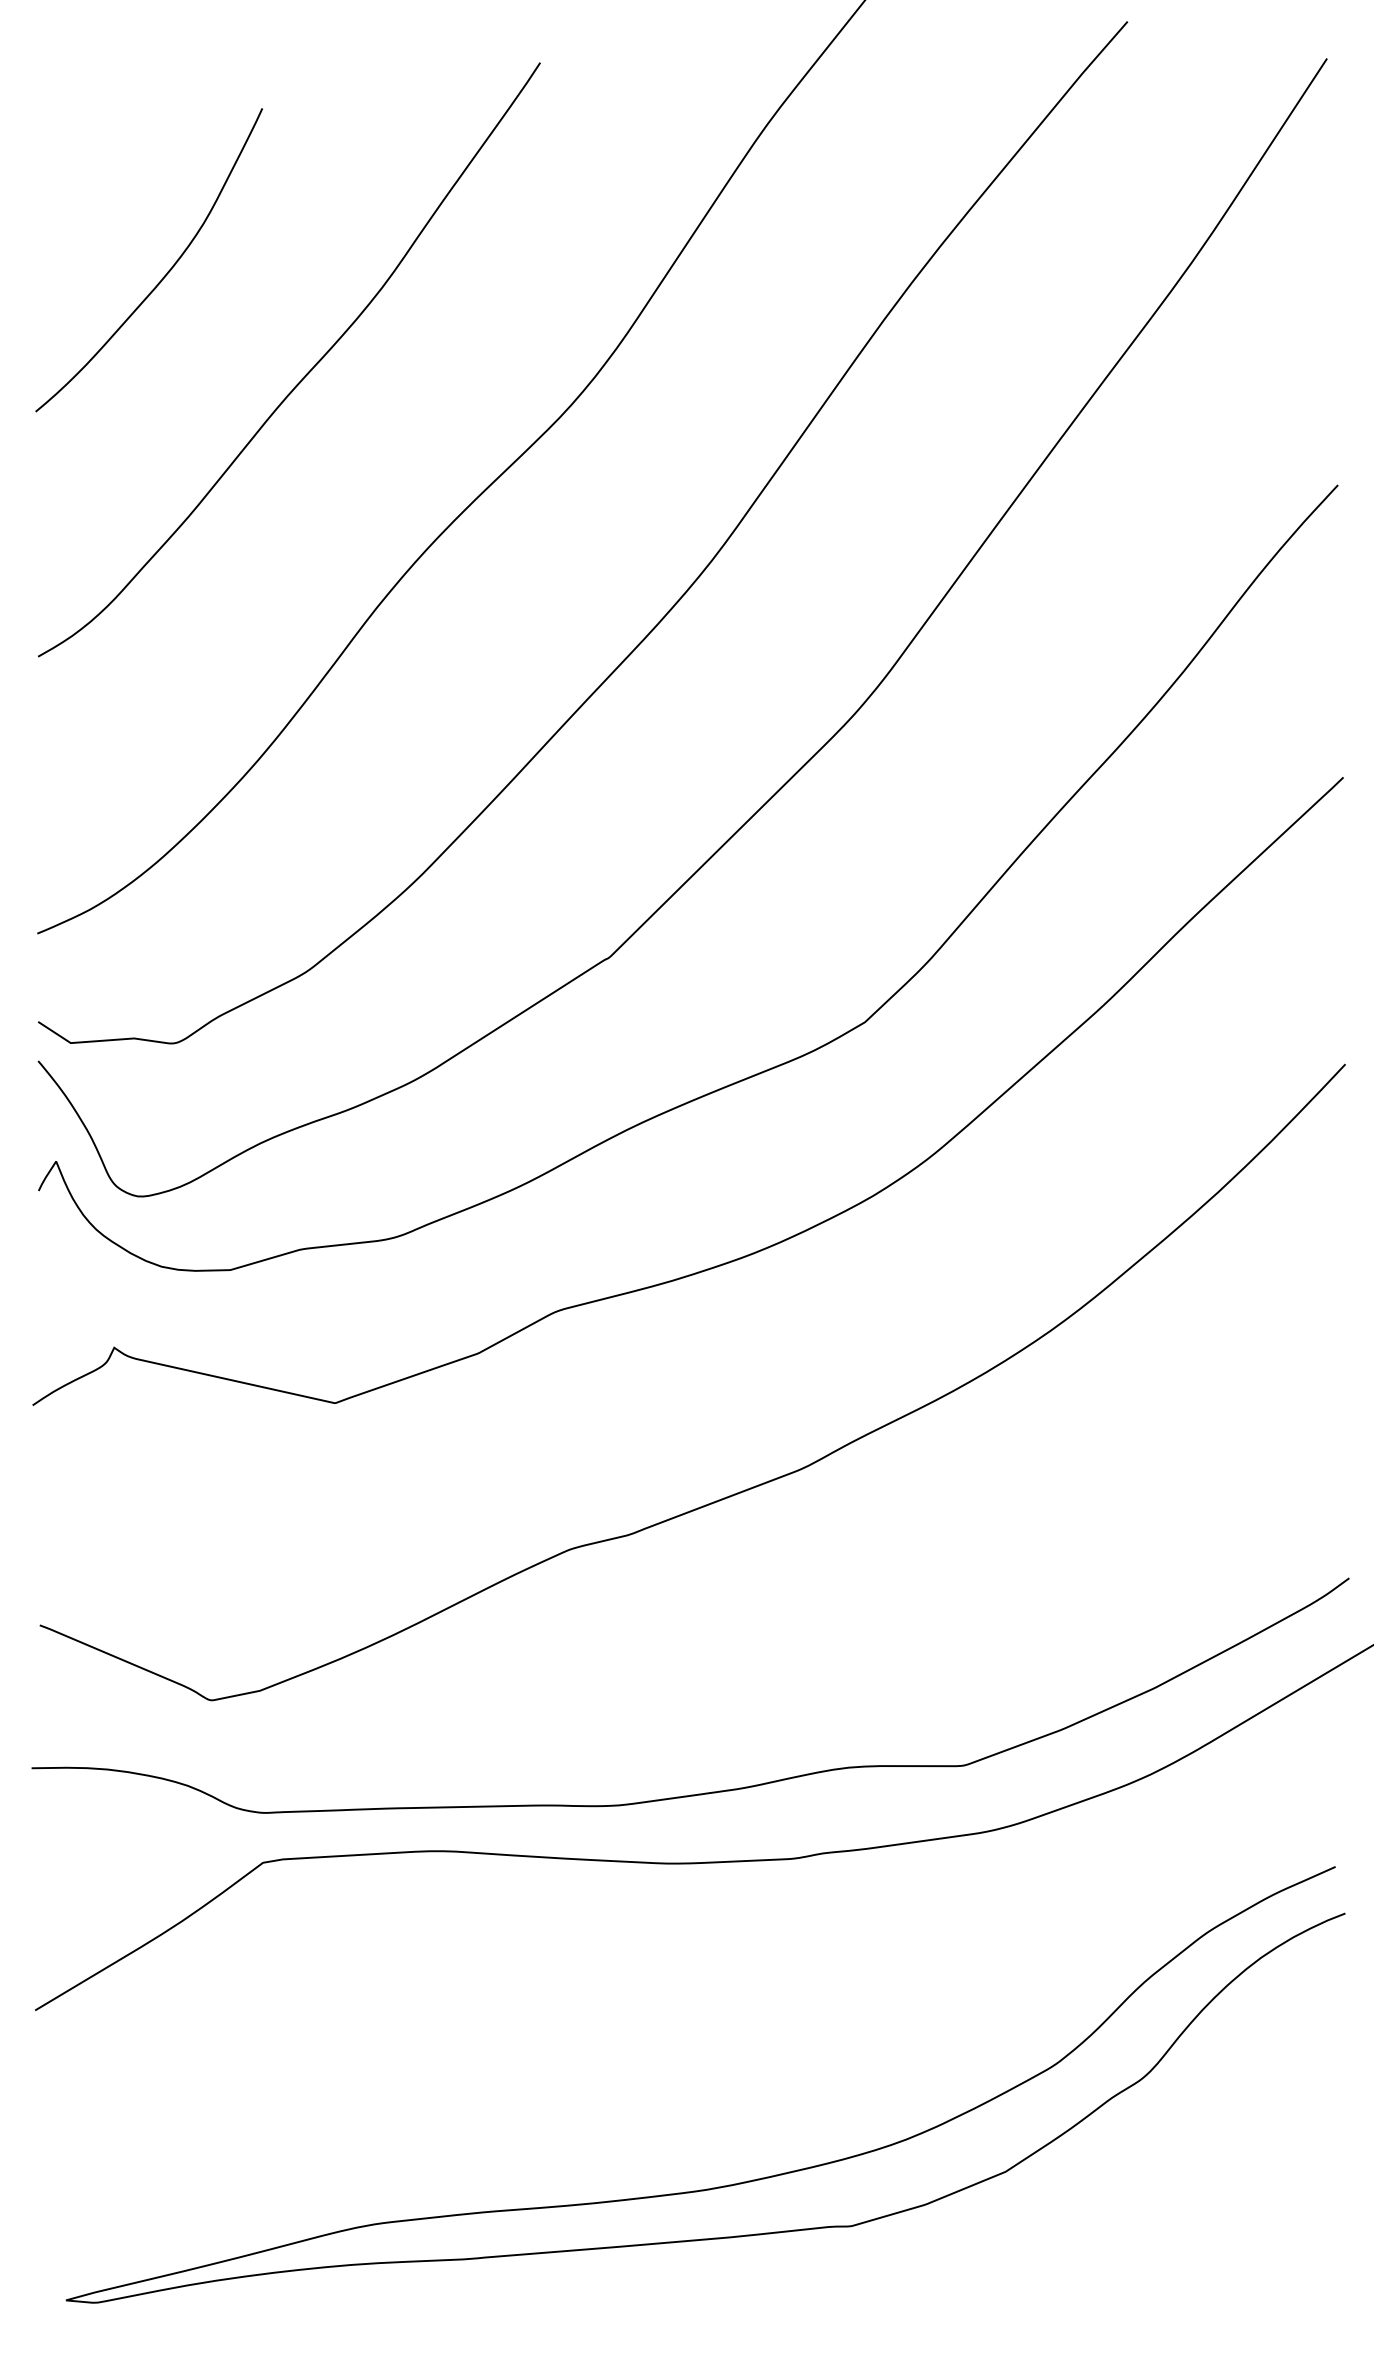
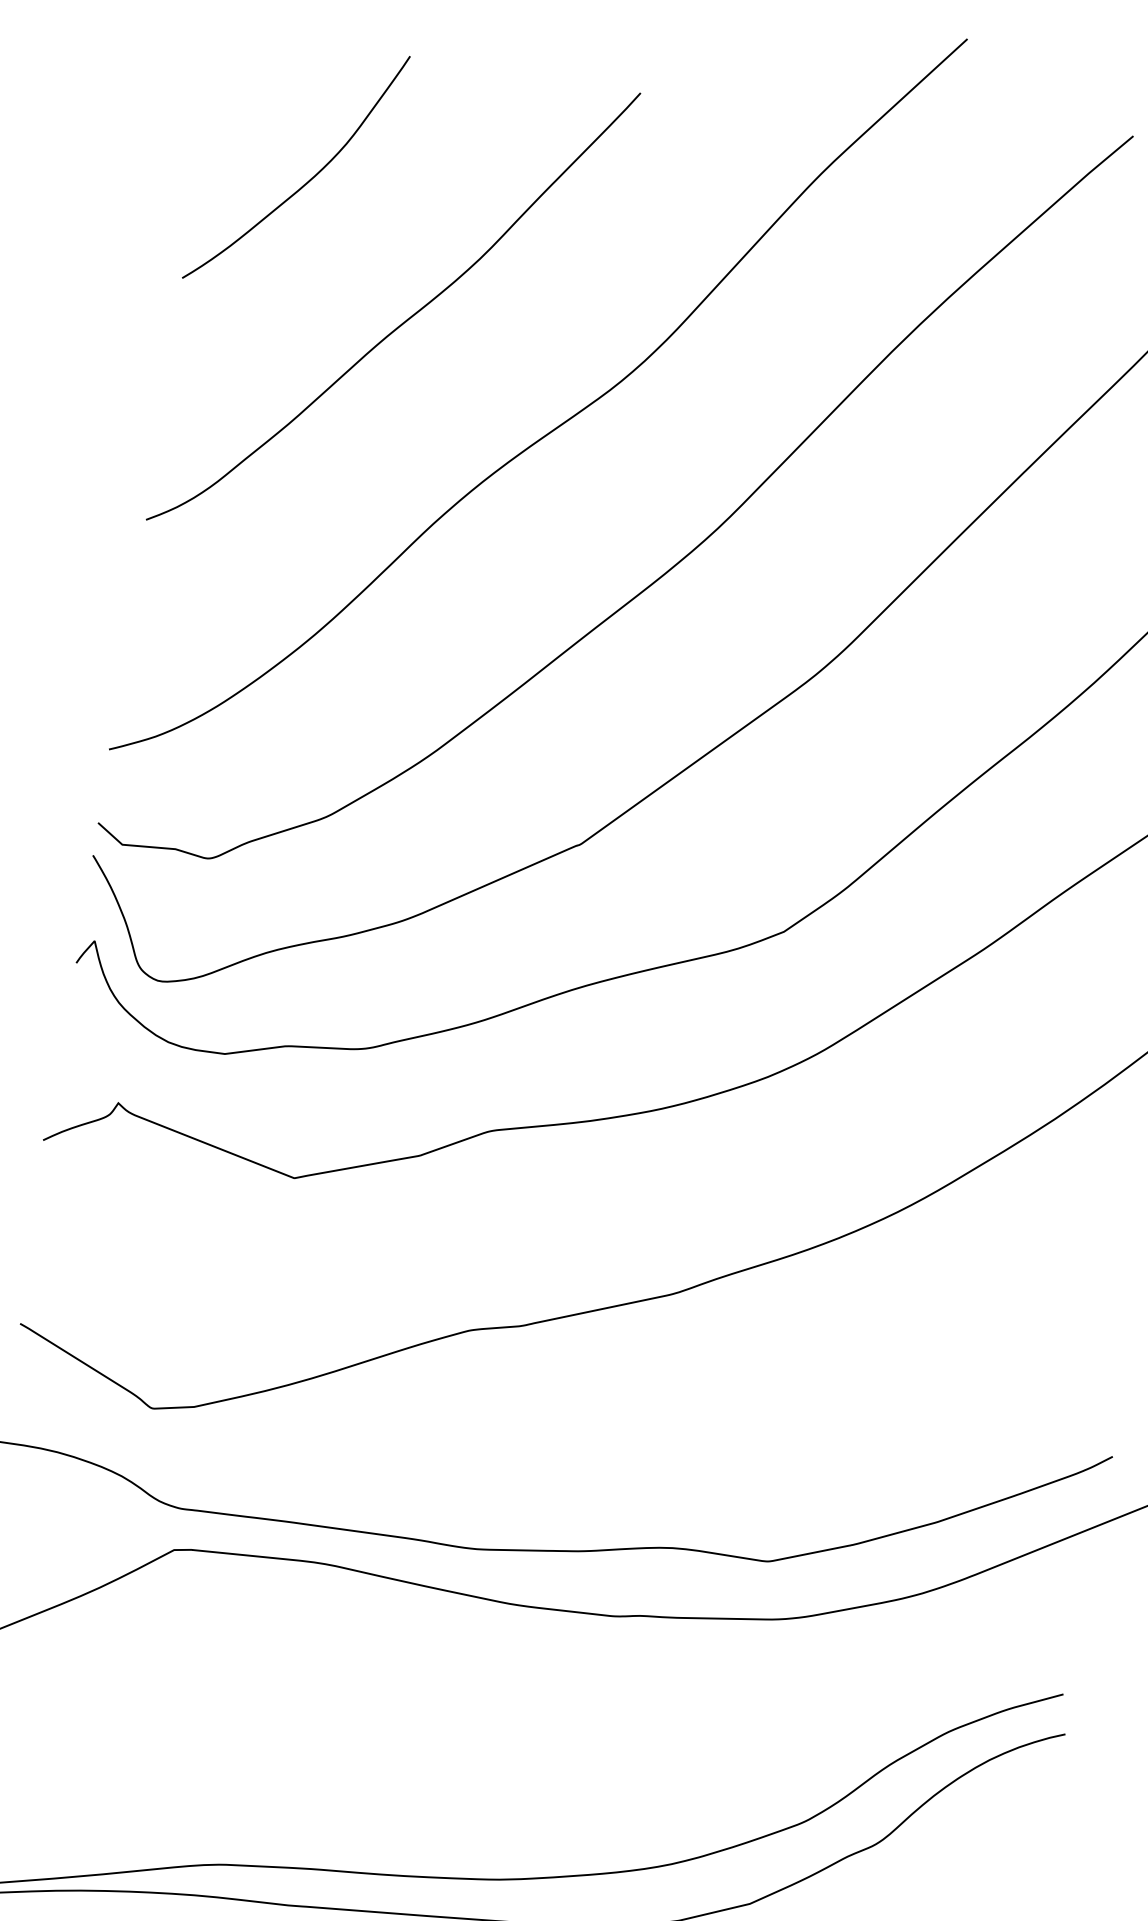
curve: (164, 275) -> (307, 182), moved

